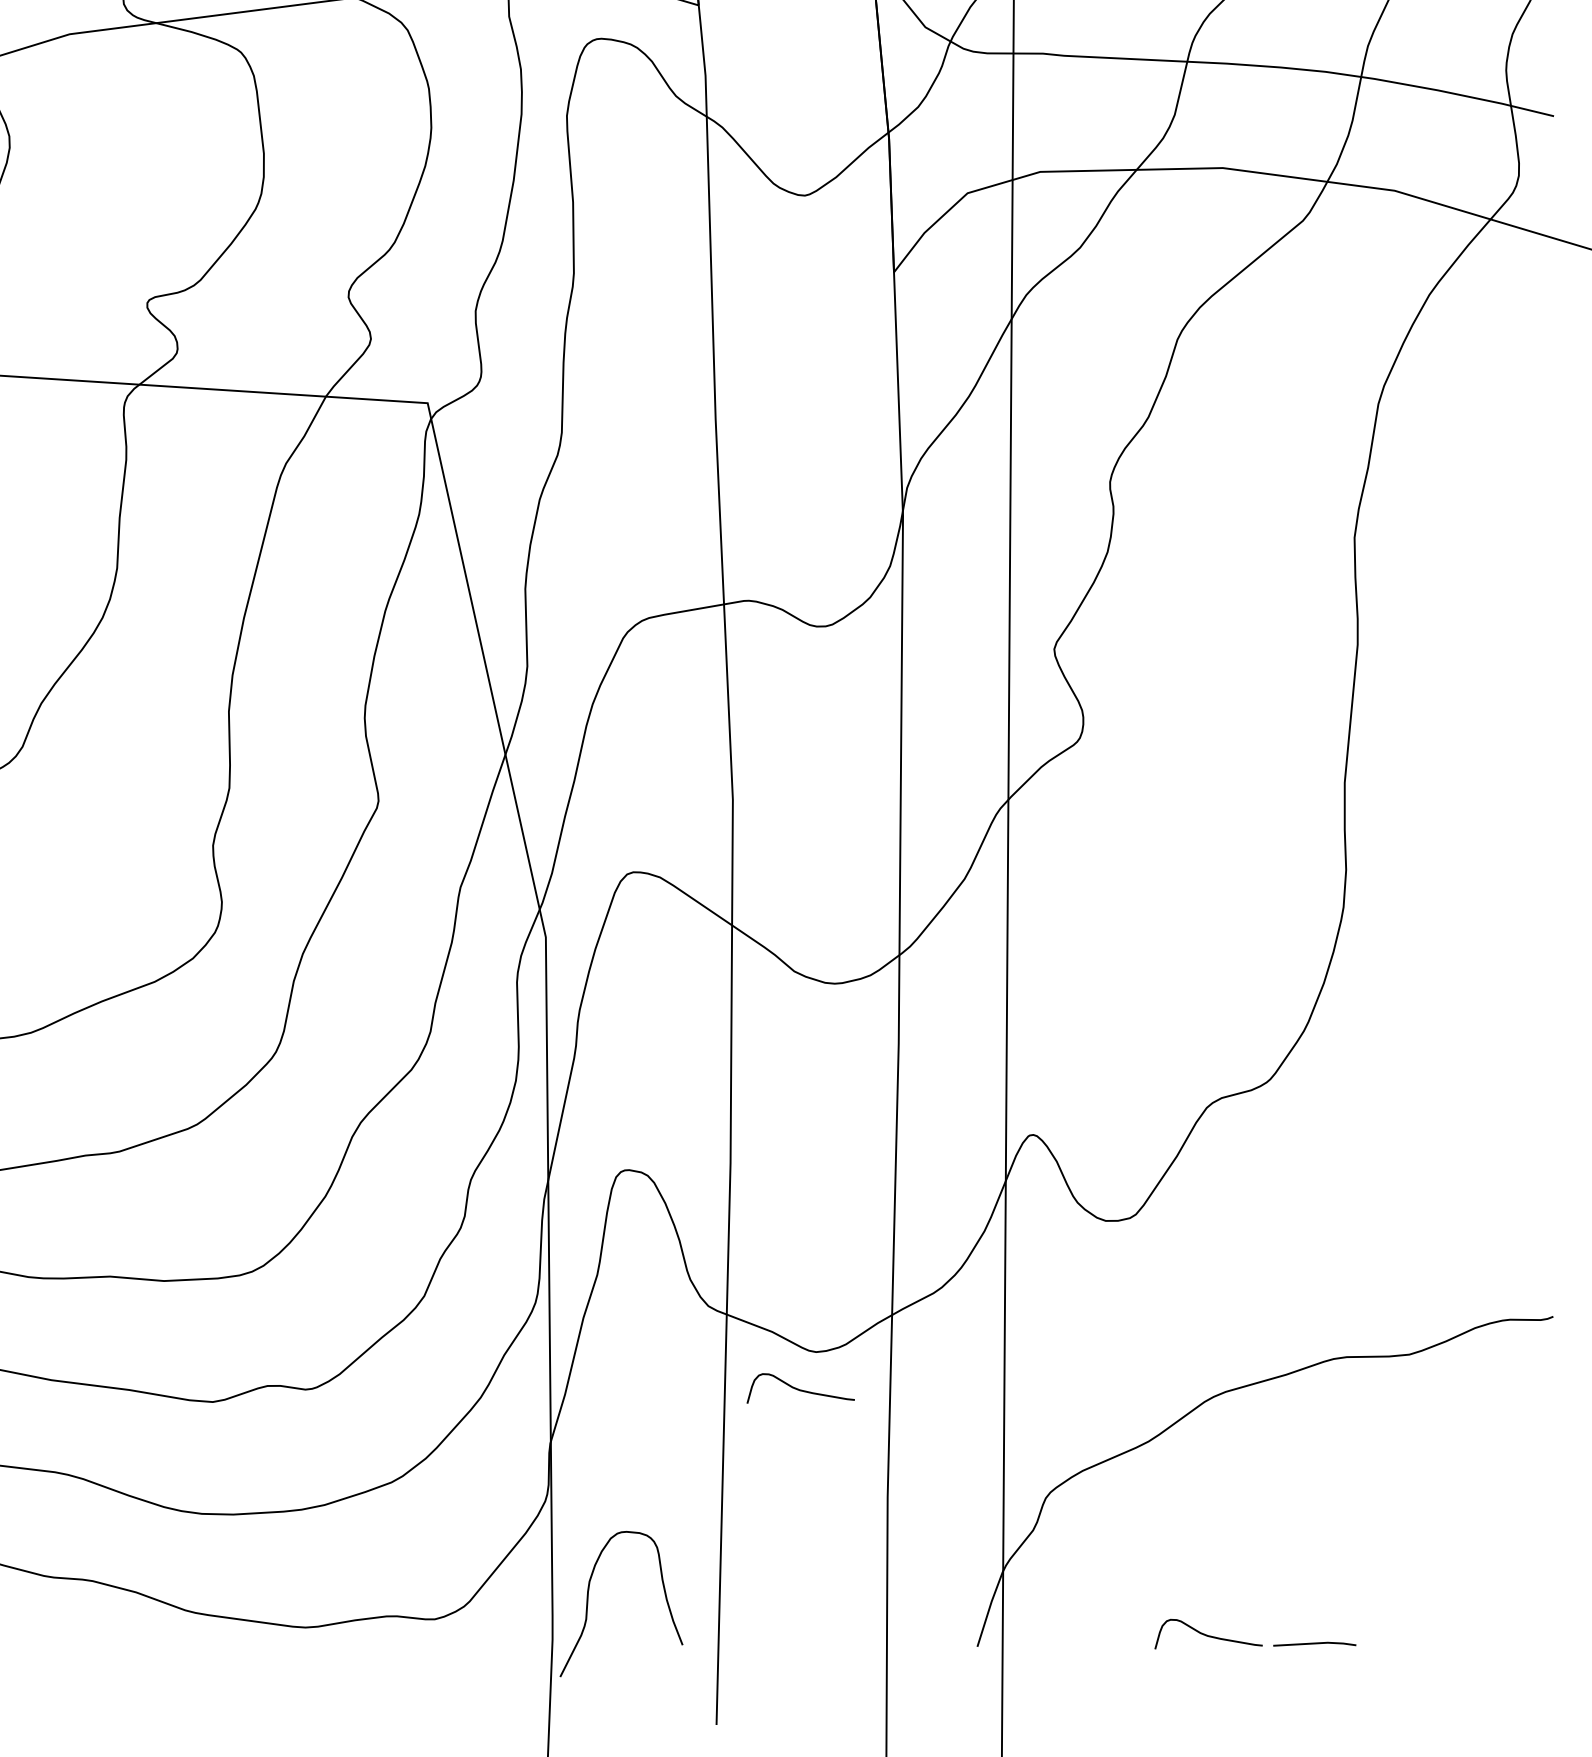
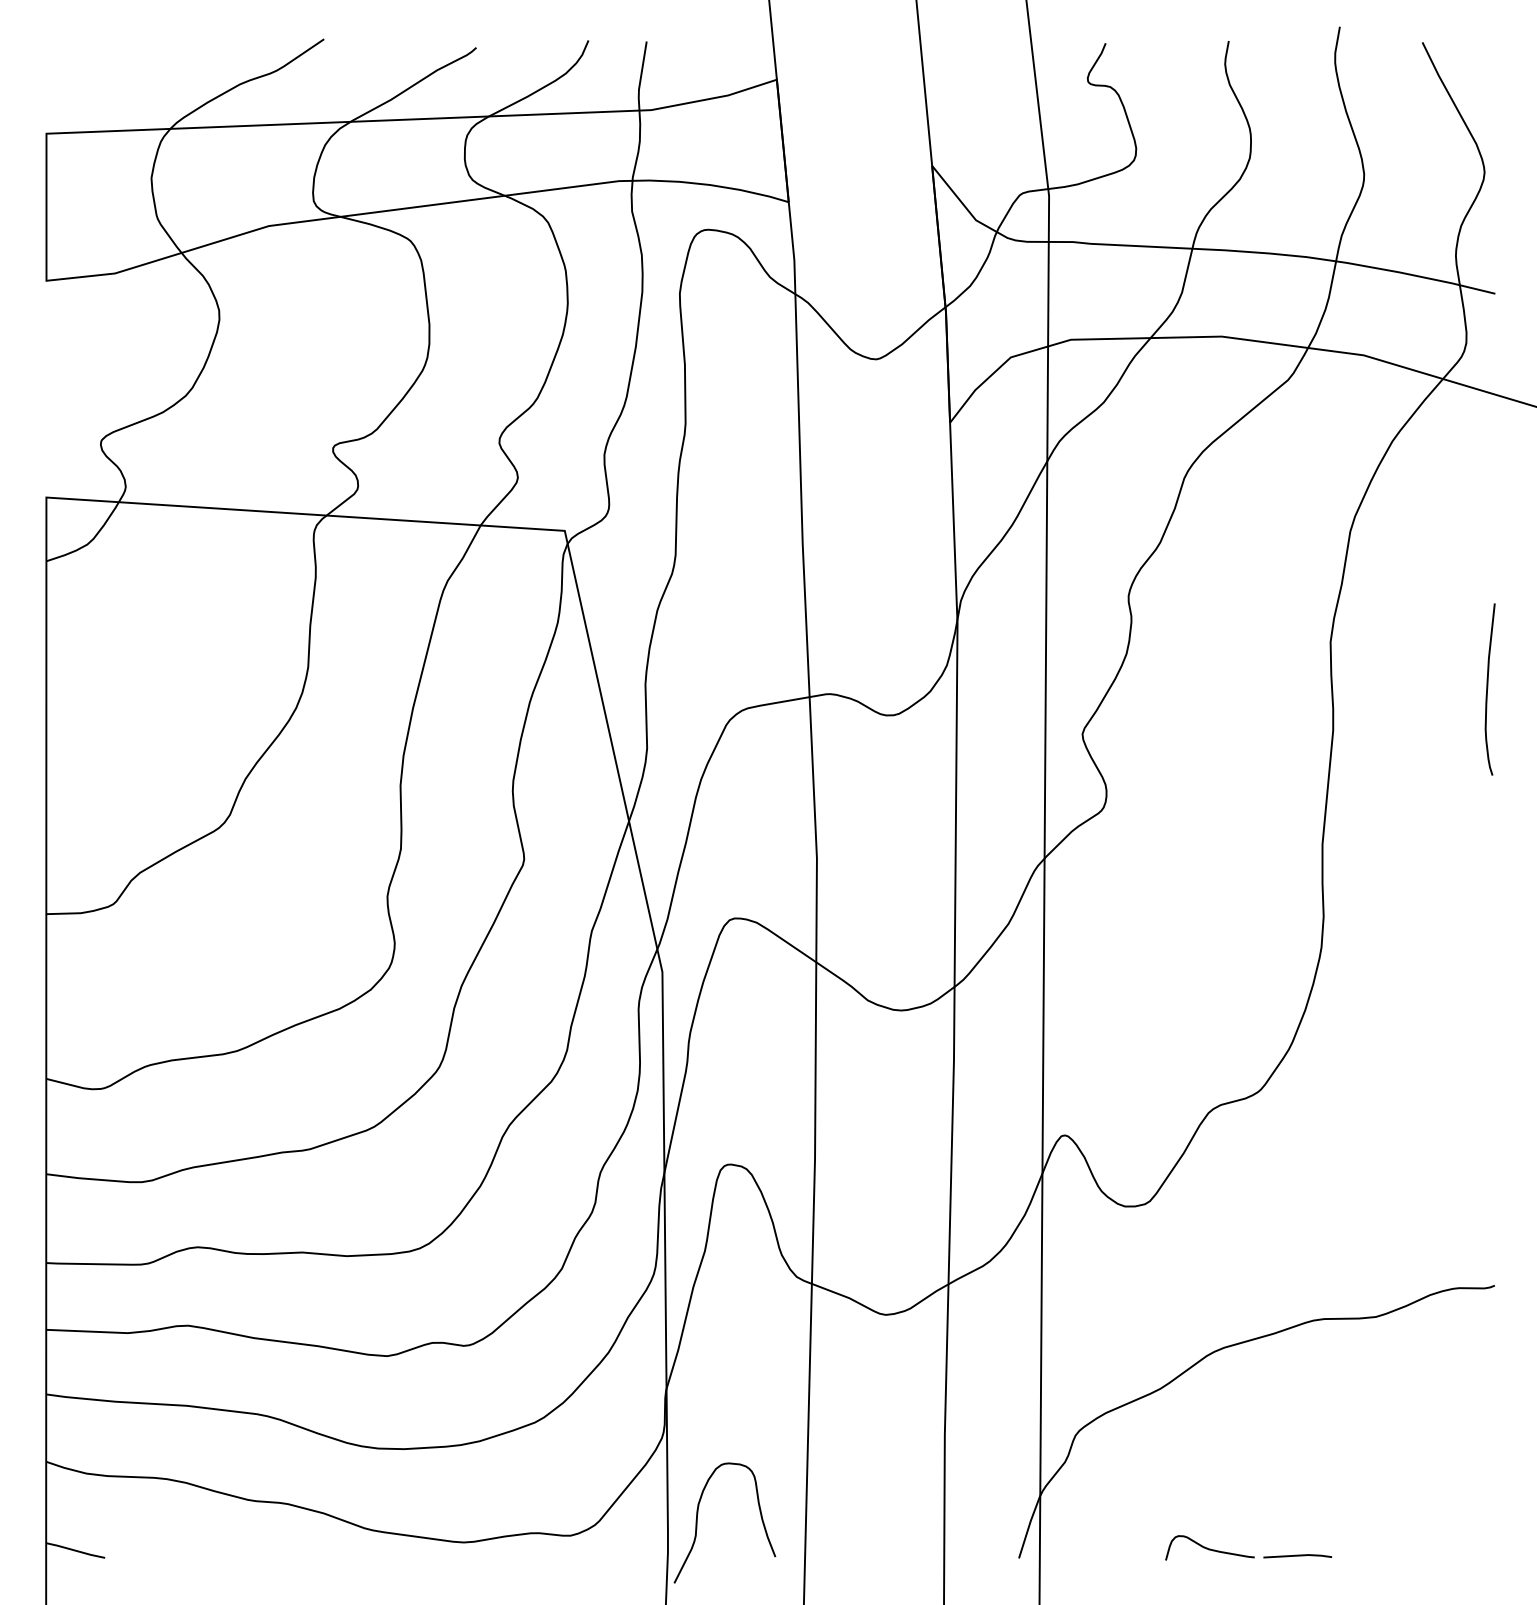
curve: (1545, 593) -> (1488, 688), added
curve: (800, 1389) -> (872, 1345), removed

